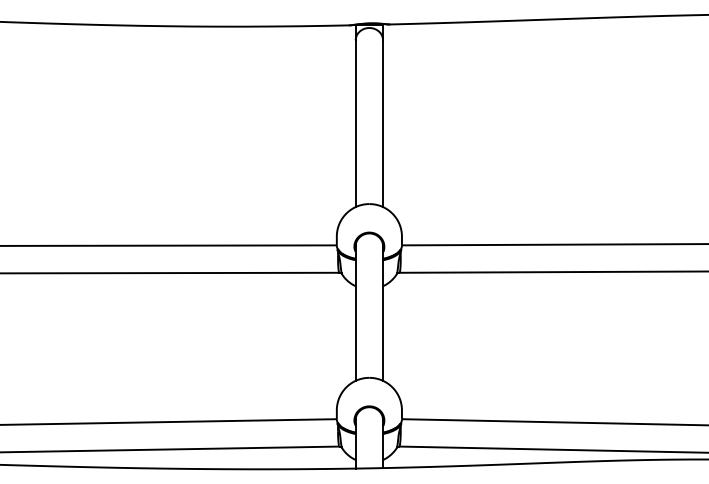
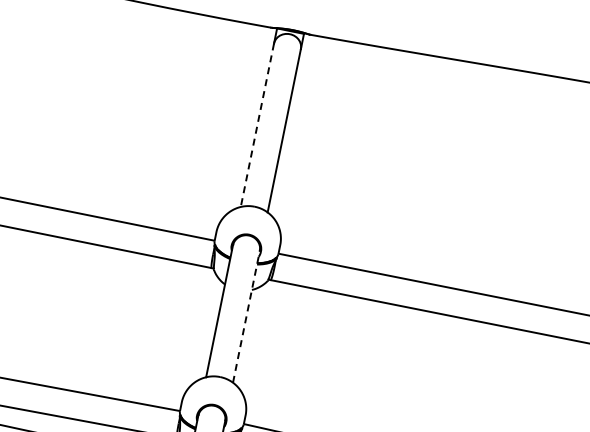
line: (355, 124) -> (257, 126), solid -> dashed
line: (383, 313) -> (246, 316), solid -> dashed

